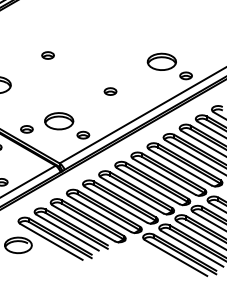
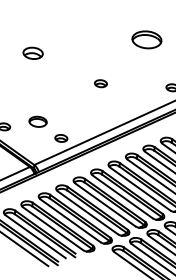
part: (47, 55) -> (32, 53), size x1.6
part: (161, 61) -> (146, 39), moved
part: (110, 91) -> (100, 83), moved
part: (59, 121) -> (38, 122), size x0.6

